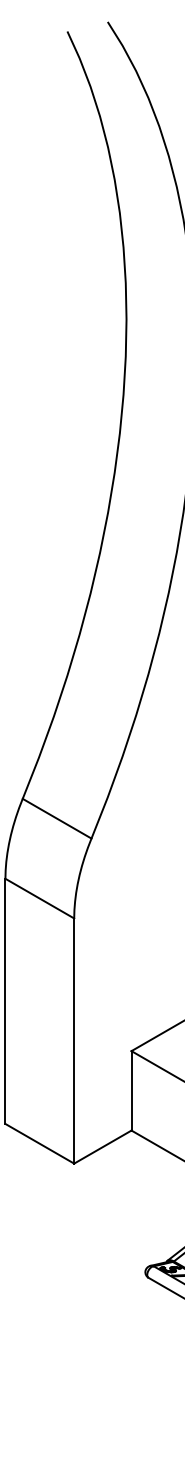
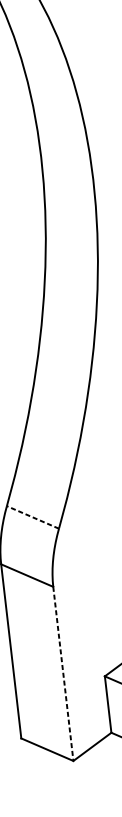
line: (57, 818) -> (33, 517), solid -> dashed
line: (74, 1041) -> (63, 674), solid -> dashed

